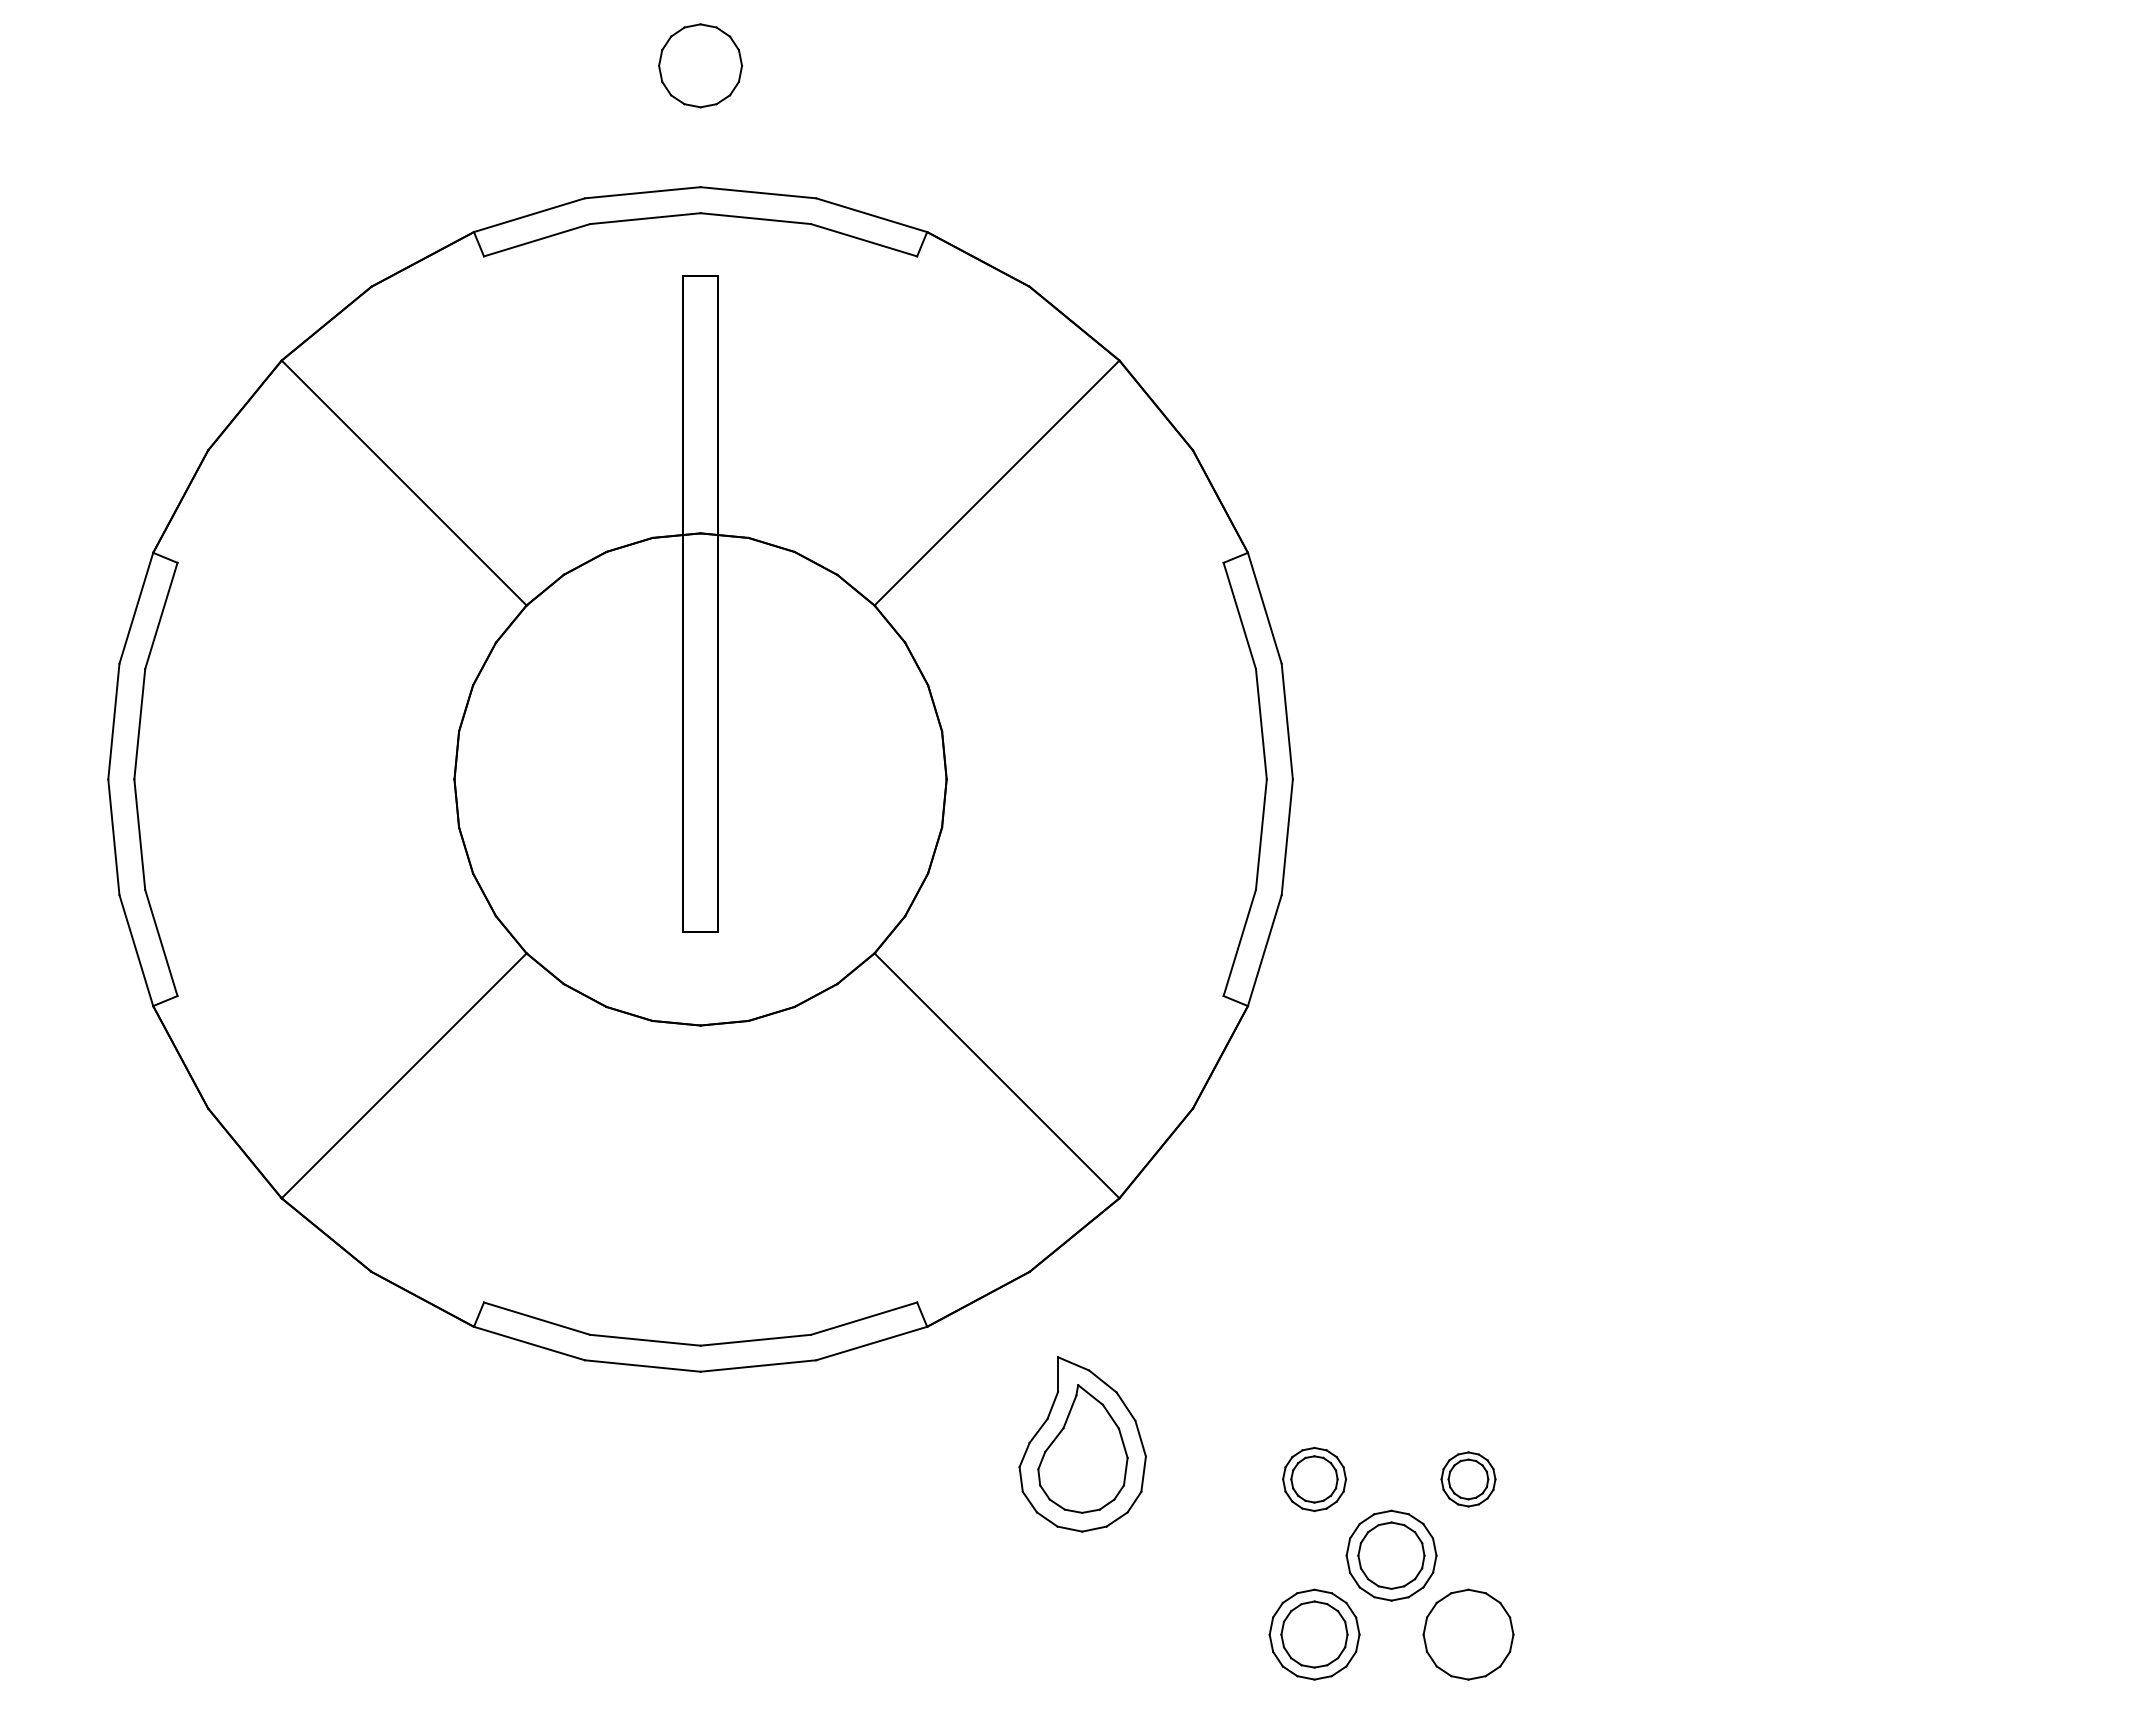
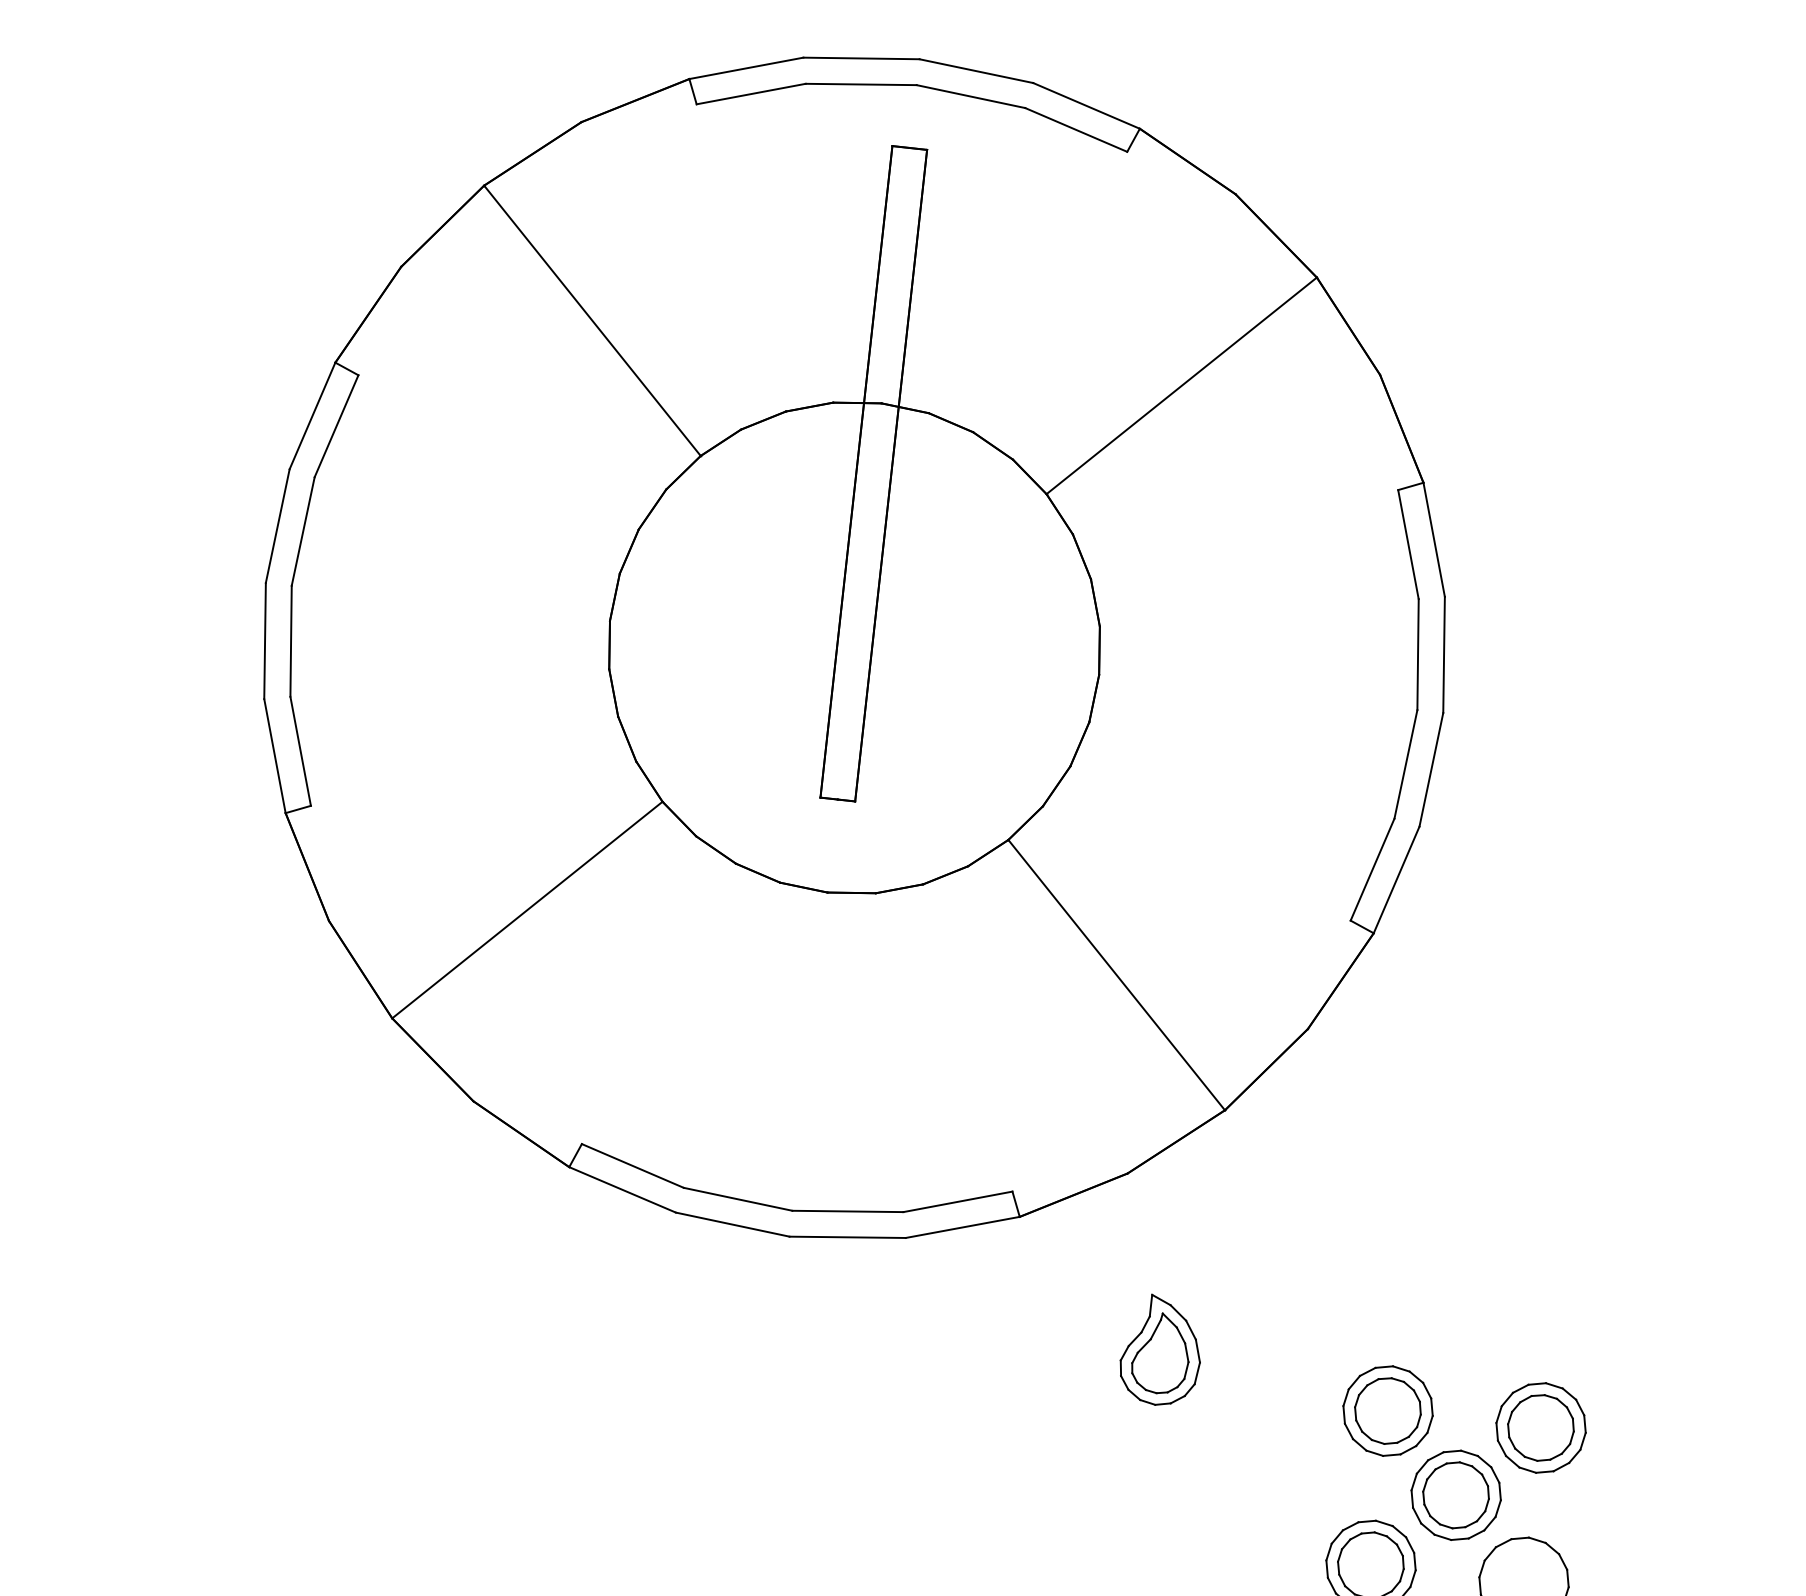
part: (1082, 1443) -> (1161, 1349), size x0.62
part: (1314, 1479) -> (1387, 1411), size x1.43
part: (1468, 1479) -> (1541, 1428), size x1.67

